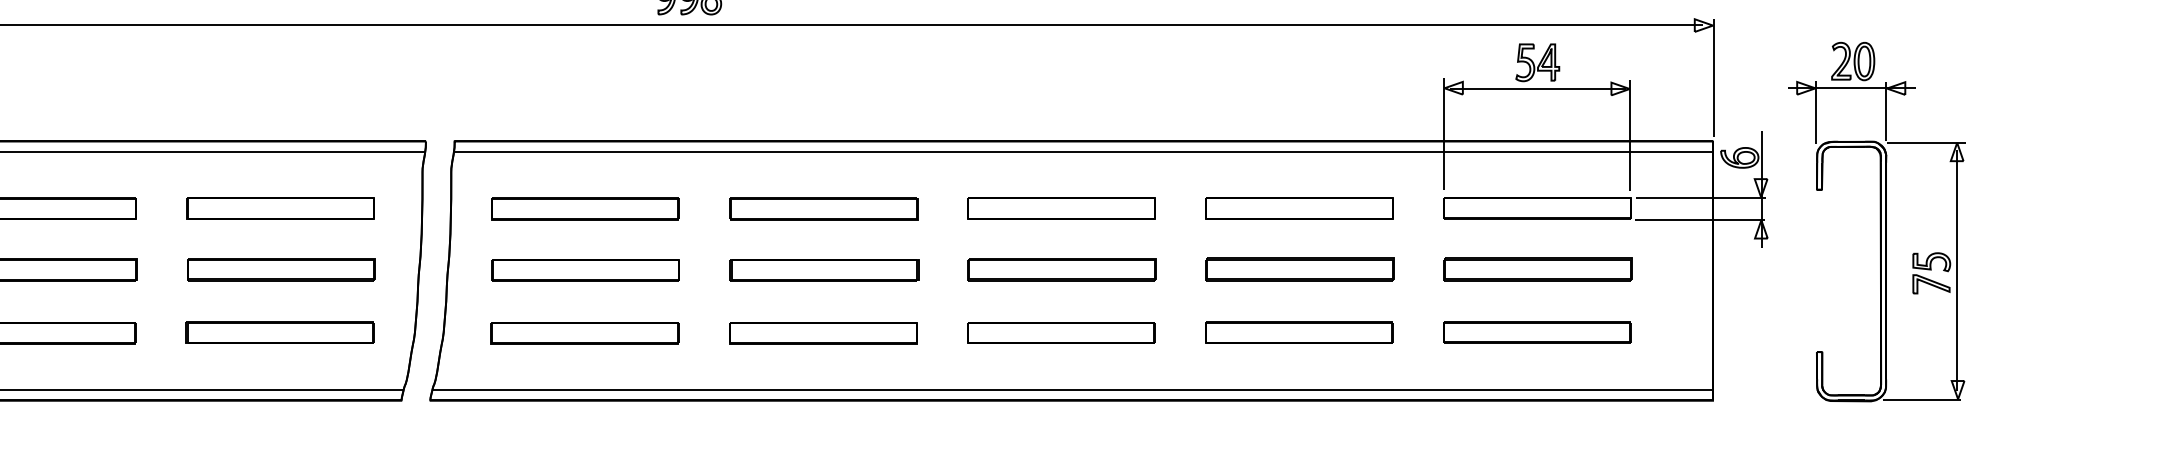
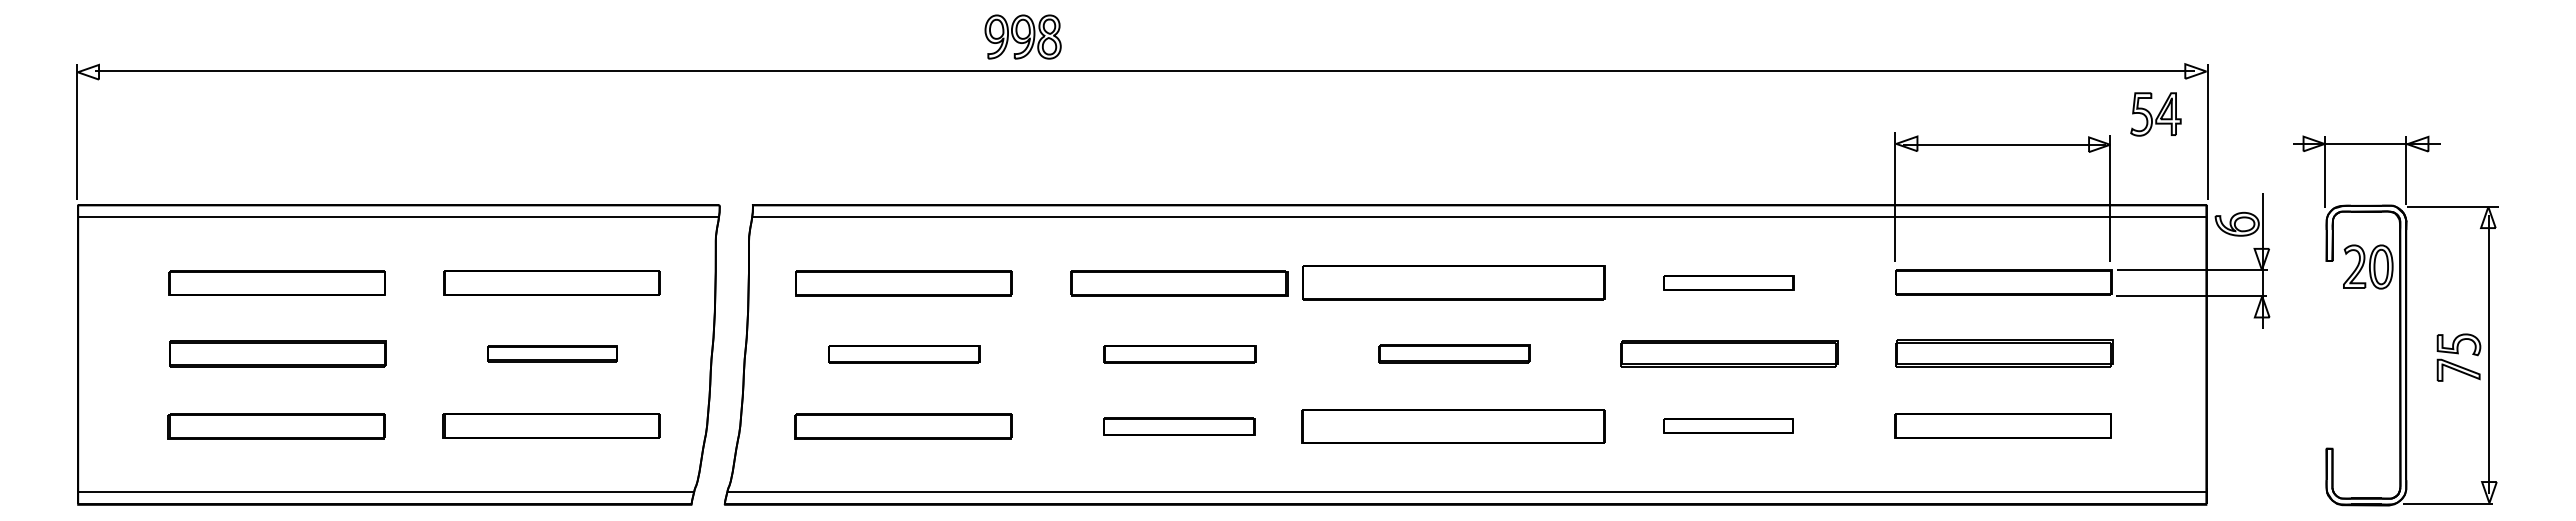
part: (1853, 61) -> (2368, 266), moved
part: (1537, 62) -> (2155, 114), moved
part: (1061, 208) -> (1453, 282), size x1.4
part: (1299, 208) -> (1728, 282), size x0.6
part: (281, 269) -> (552, 353), size x0.6
part: (1062, 269) -> (1454, 353), size x0.7
part: (585, 270) -> (904, 354), size x0.7
part: (823, 270) -> (1179, 354), size x0.7
part: (823, 332) -> (1178, 426), size x0.7
part: (1061, 332) -> (1453, 425), size x1.4
part: (1299, 332) -> (1728, 425), size x0.6

